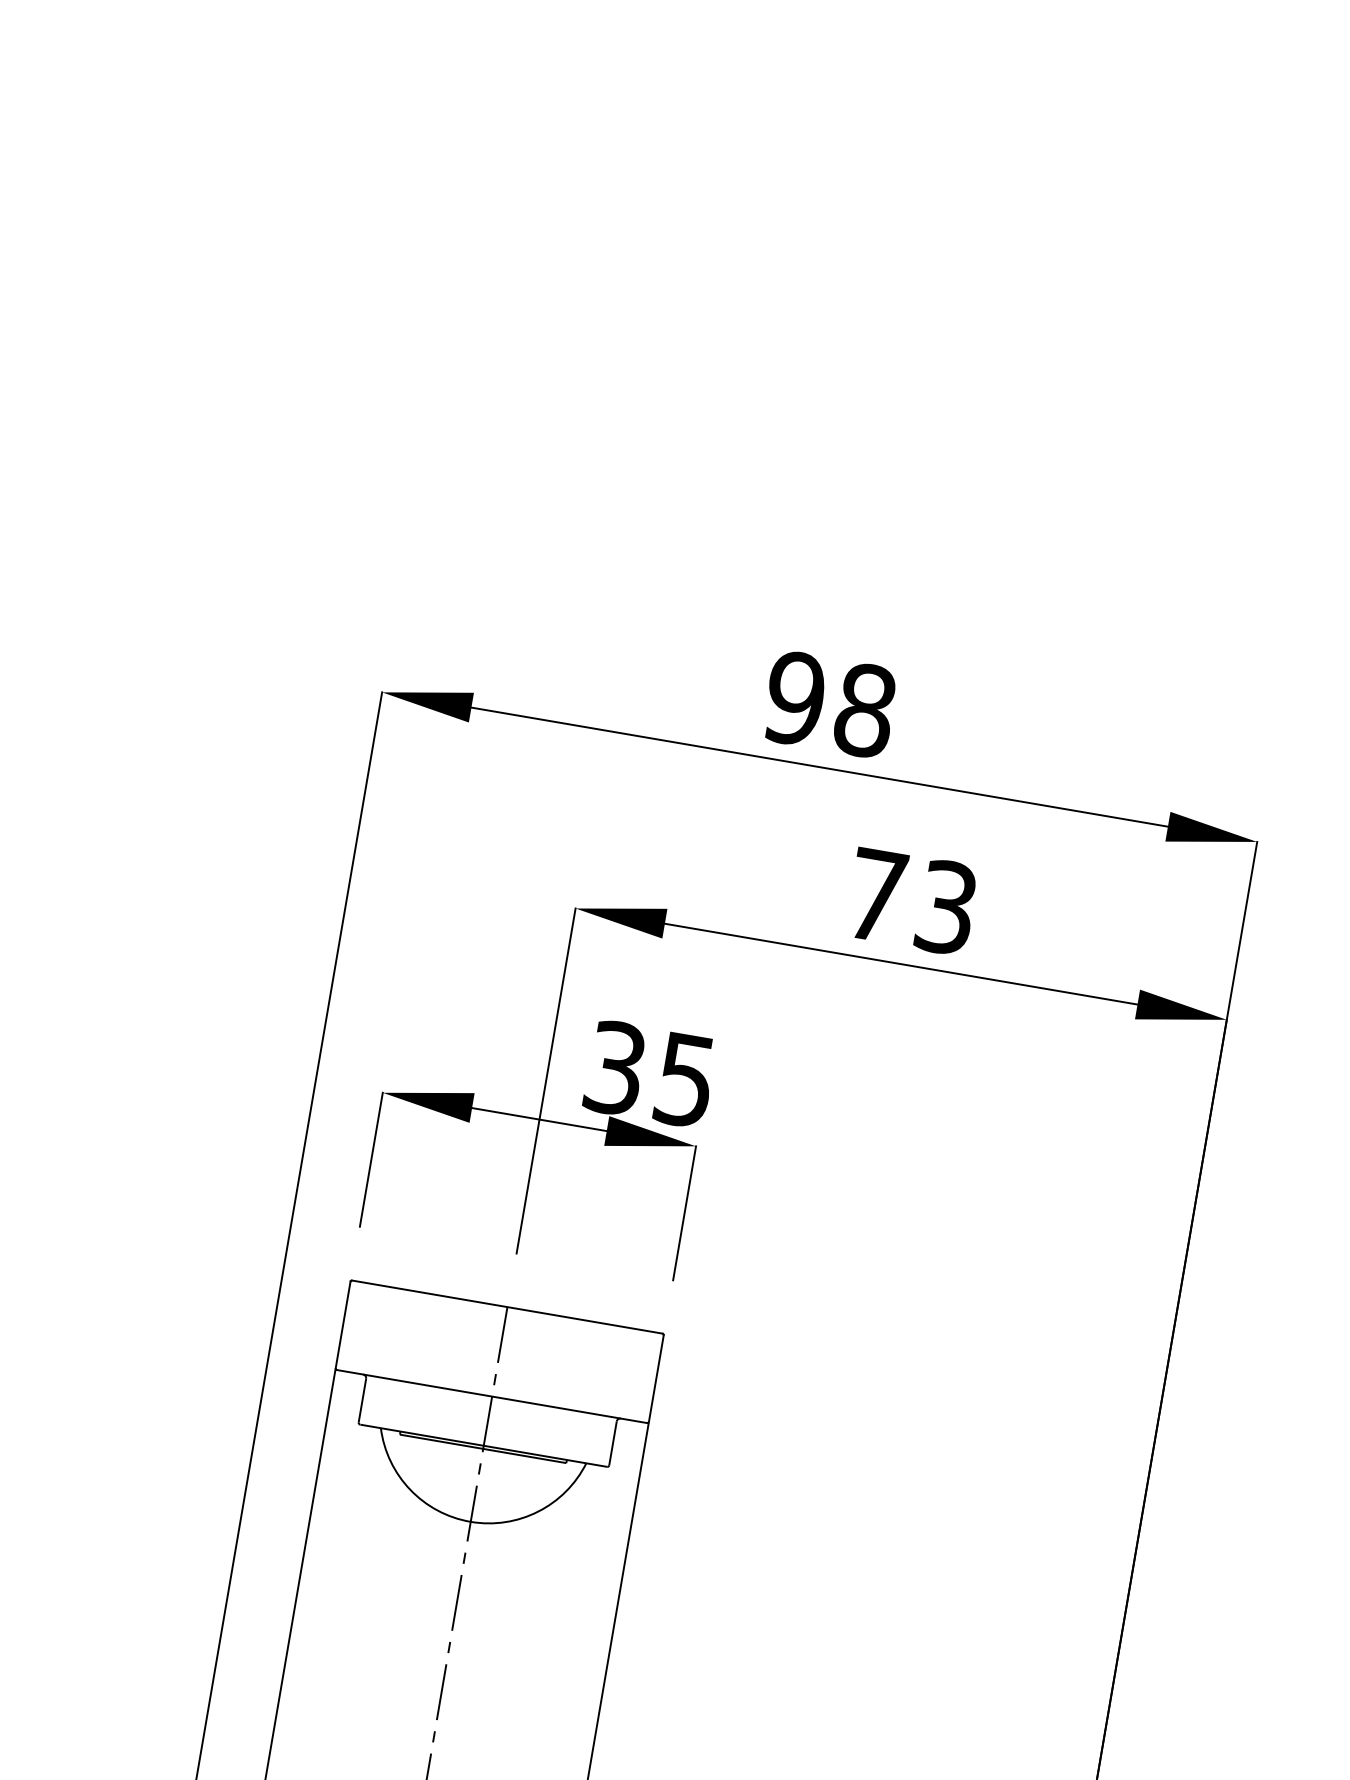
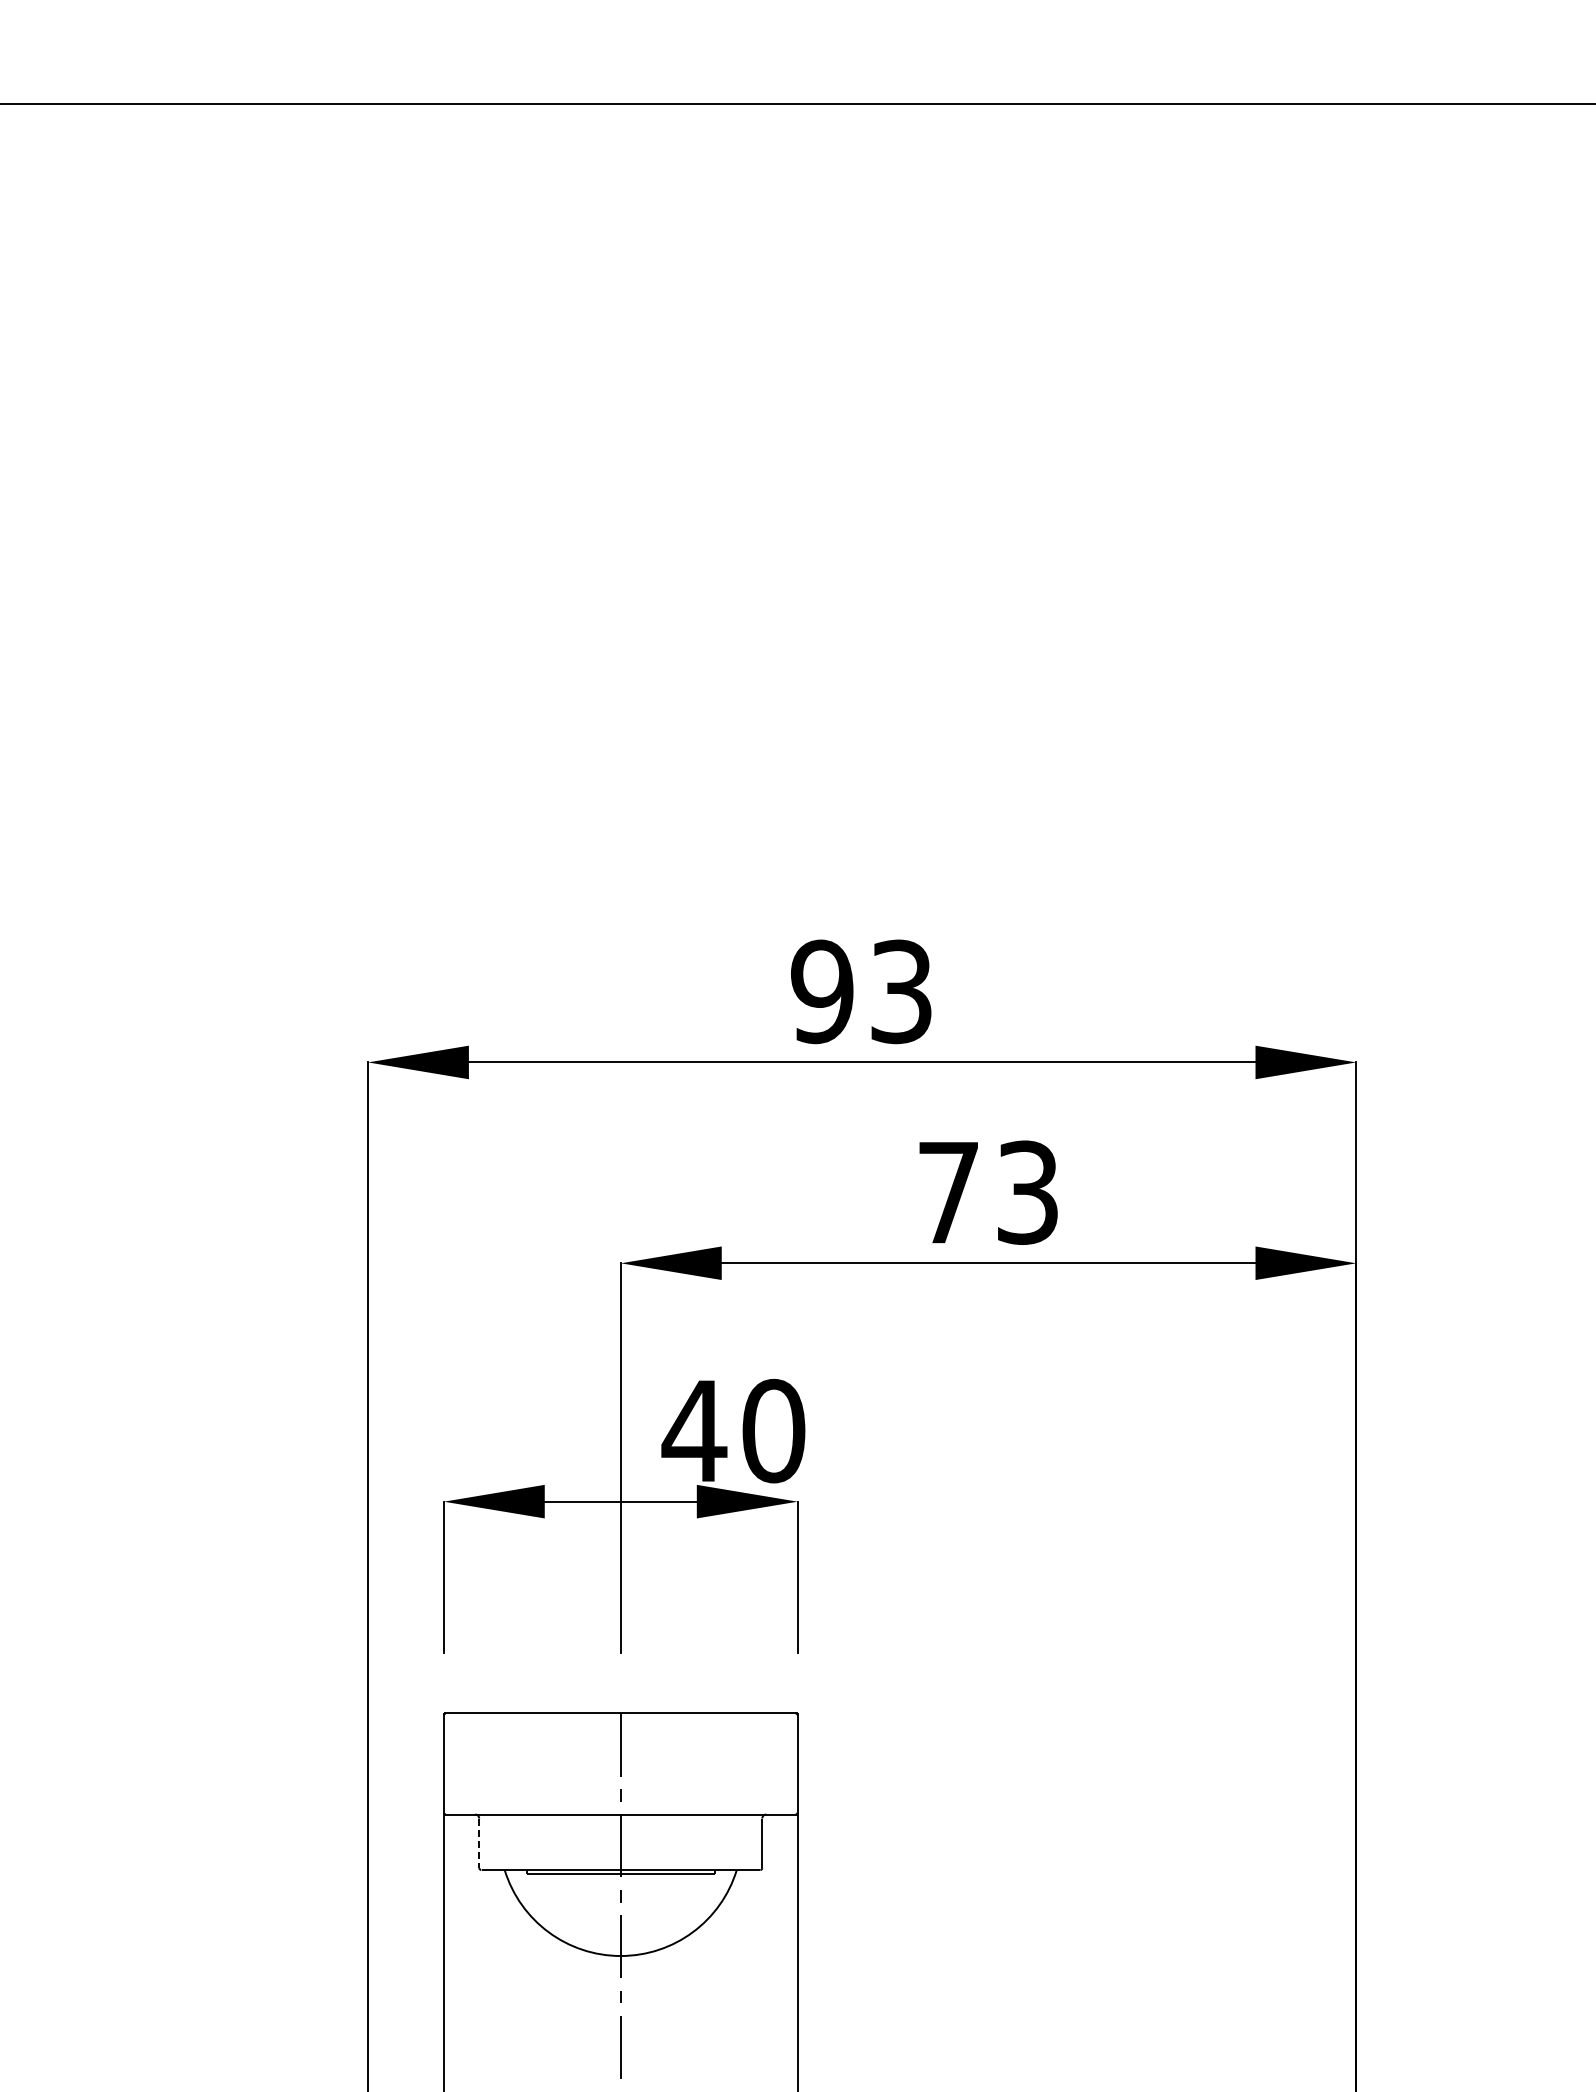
text: (865, 710) -> (901, 991), 98 -> 93
text: (649, 1073) -> (733, 1430), 35 -> 40
line: (362, 1400) -> (479, 1843), solid -> dashed

